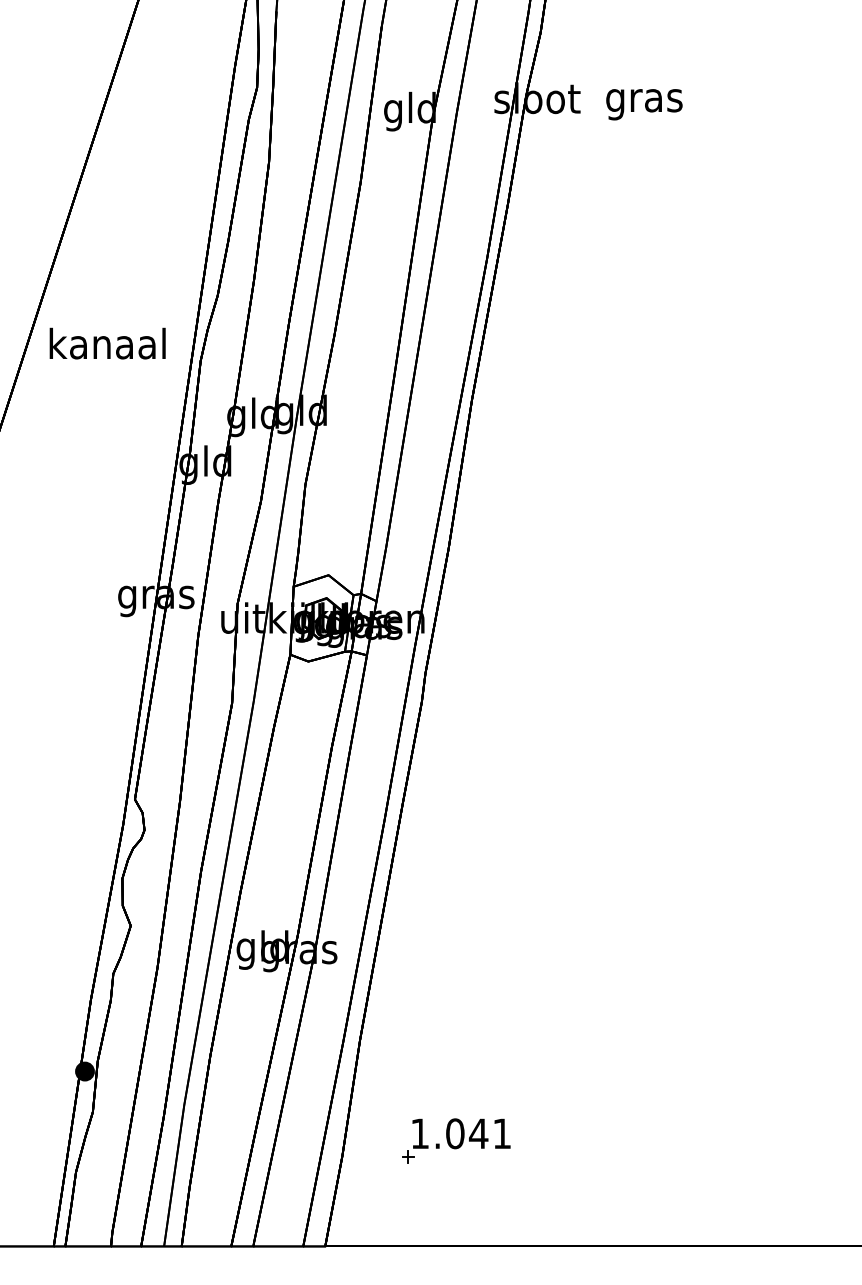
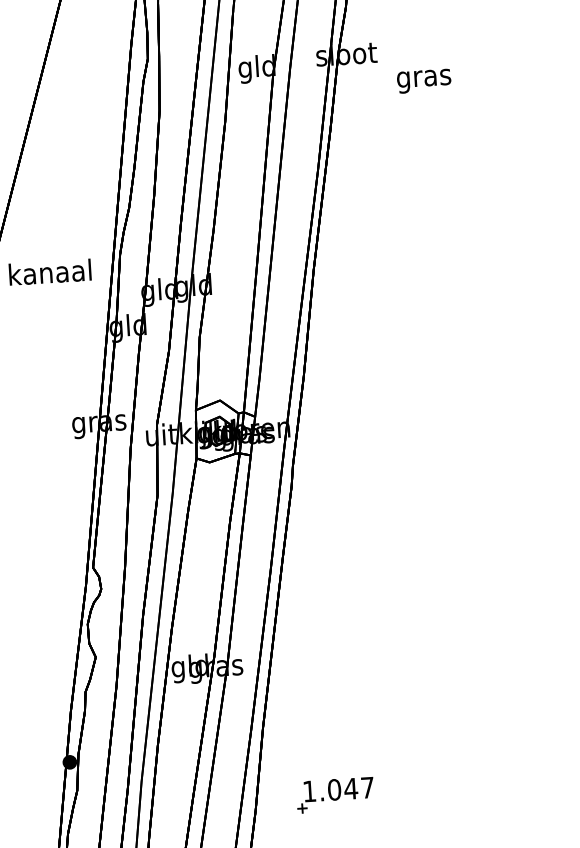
text: (644, 104) -> (424, 81), moved
text: (107, 343) -> (50, 272), moved
text: (501, 1133) -> (367, 787), 1.041 -> 1.047

